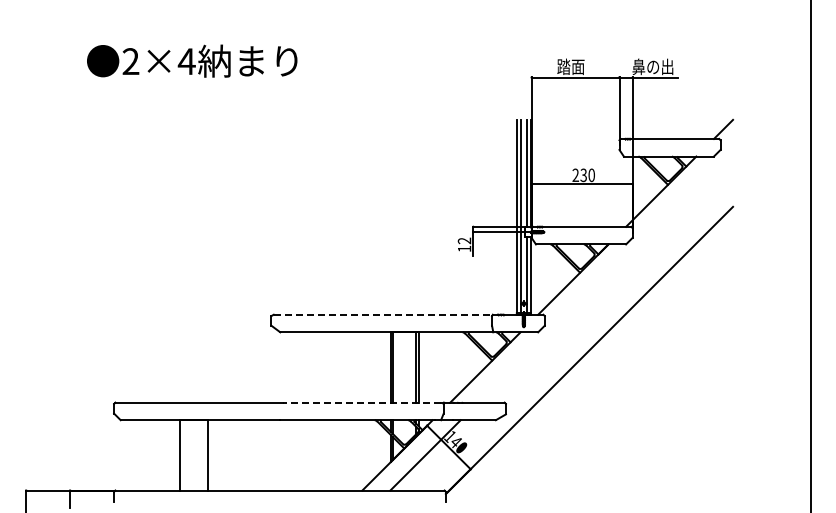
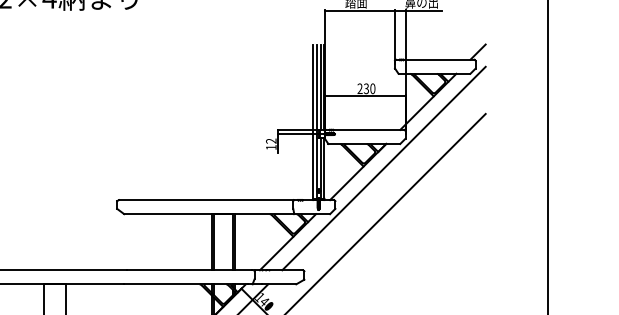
line: (605, 274) -> (383, 167), added
line: (383, 314) -> (206, 199), dashed -> solid
line: (362, 402) -> (189, 270), dashed -> solid

